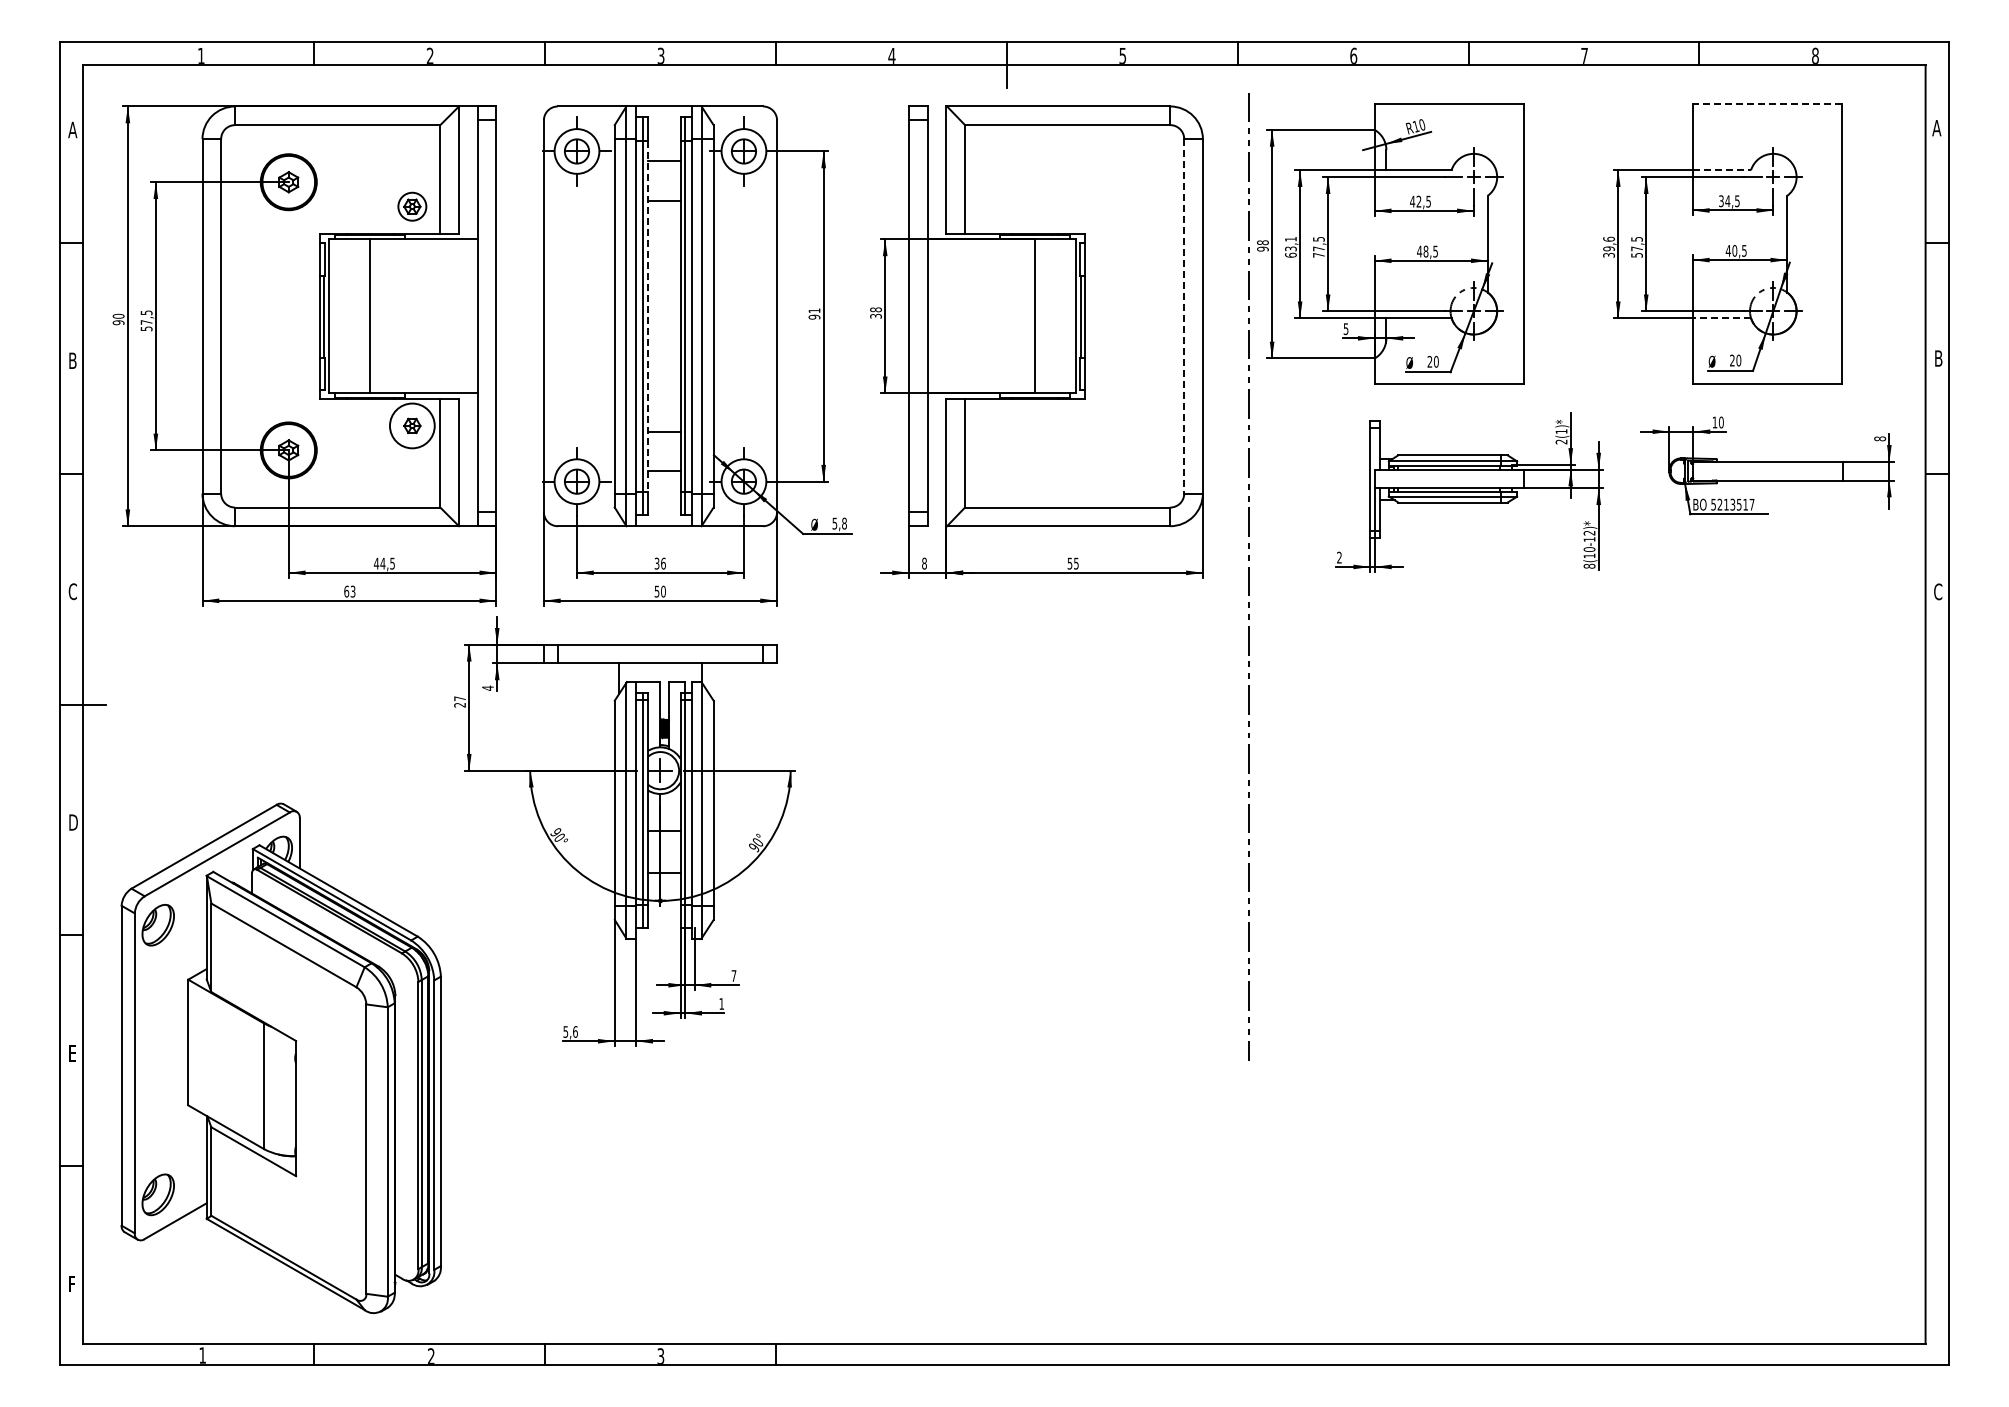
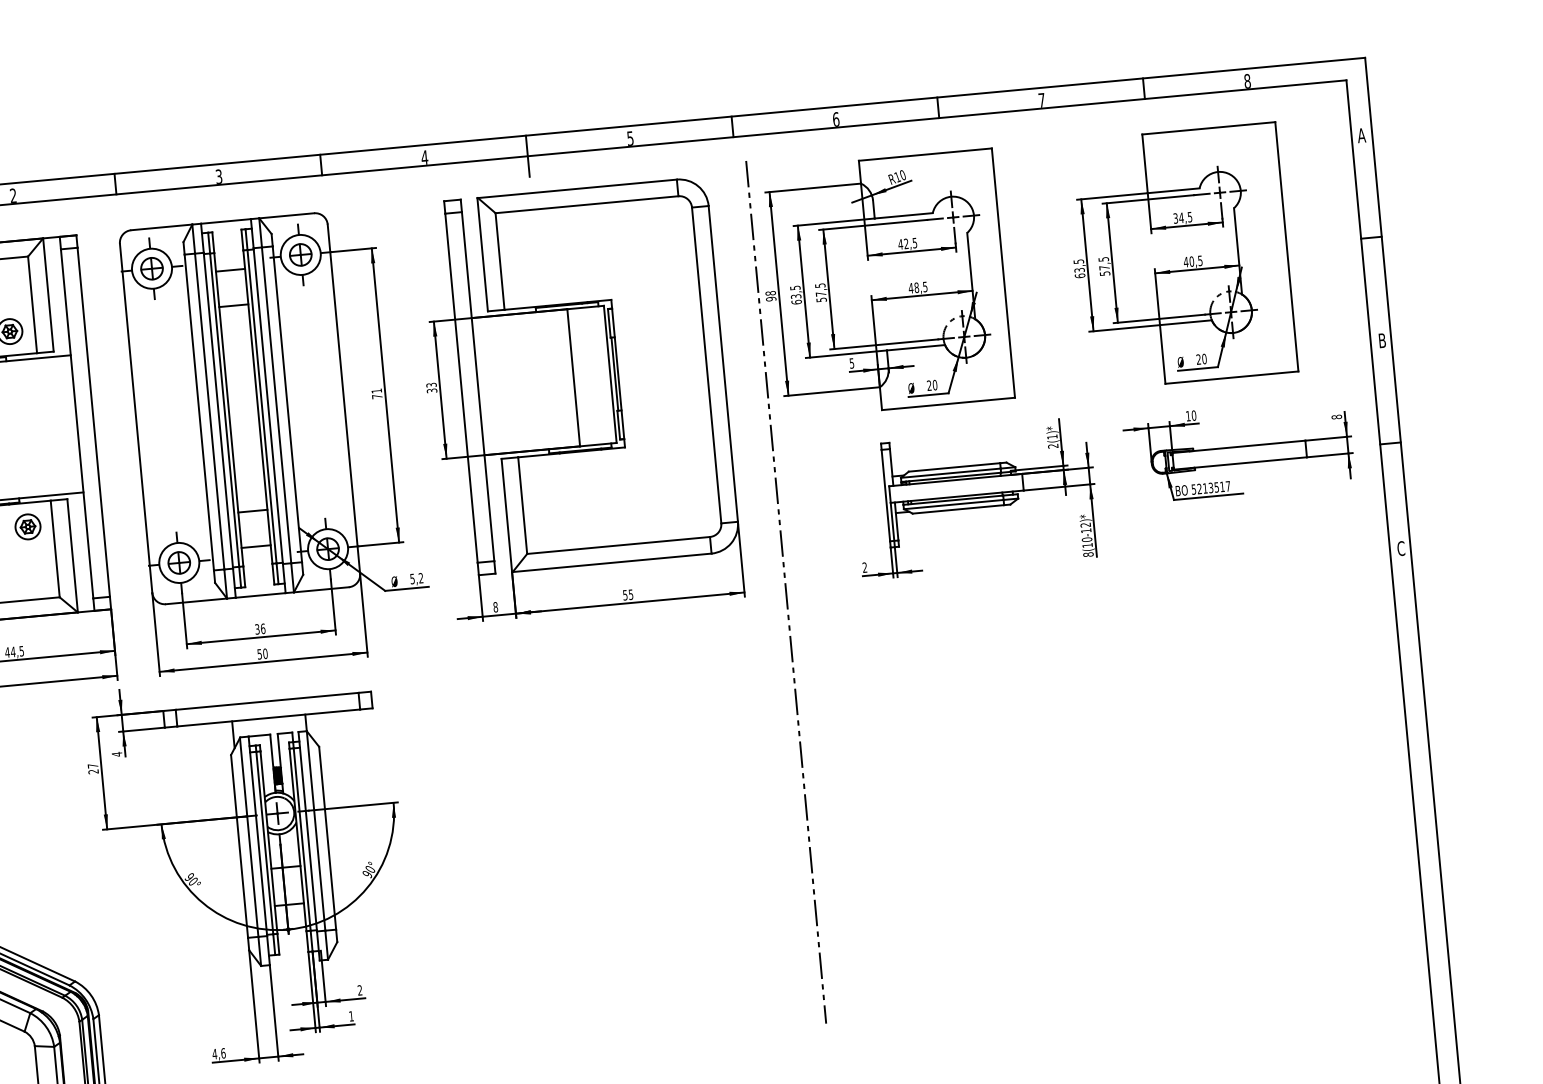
line: (1767, 104) -> (1208, 128), dashed -> solid
line: (1722, 170) -> (1174, 191), dashed -> solid
text: (1290, 239) -> (795, 288), 63,1 -> 63,5
text: (1608, 246) -> (1078, 268), 39,6 -> 63,5
text: (1318, 255) -> (821, 300), 77,5 -> 57,5
text: (875, 309) -> (431, 384), 38 -> 33
line: (647, 316) -> (228, 409), dashed -> solid
text: (814, 316) -> (377, 396), 91 -> 71
line: (1184, 316) -> (706, 365), dashed -> solid
line: (1721, 318) -> (1185, 322), dashed -> solid
circle: (412, 425) -> (28, 526), size x0.62
text: (844, 523) -> (421, 578), 5,8 -> 5,2
text: (733, 975) -> (359, 990), 7 -> 2
text: (565, 1031) -> (214, 1053), 5,6 -> 4,6

